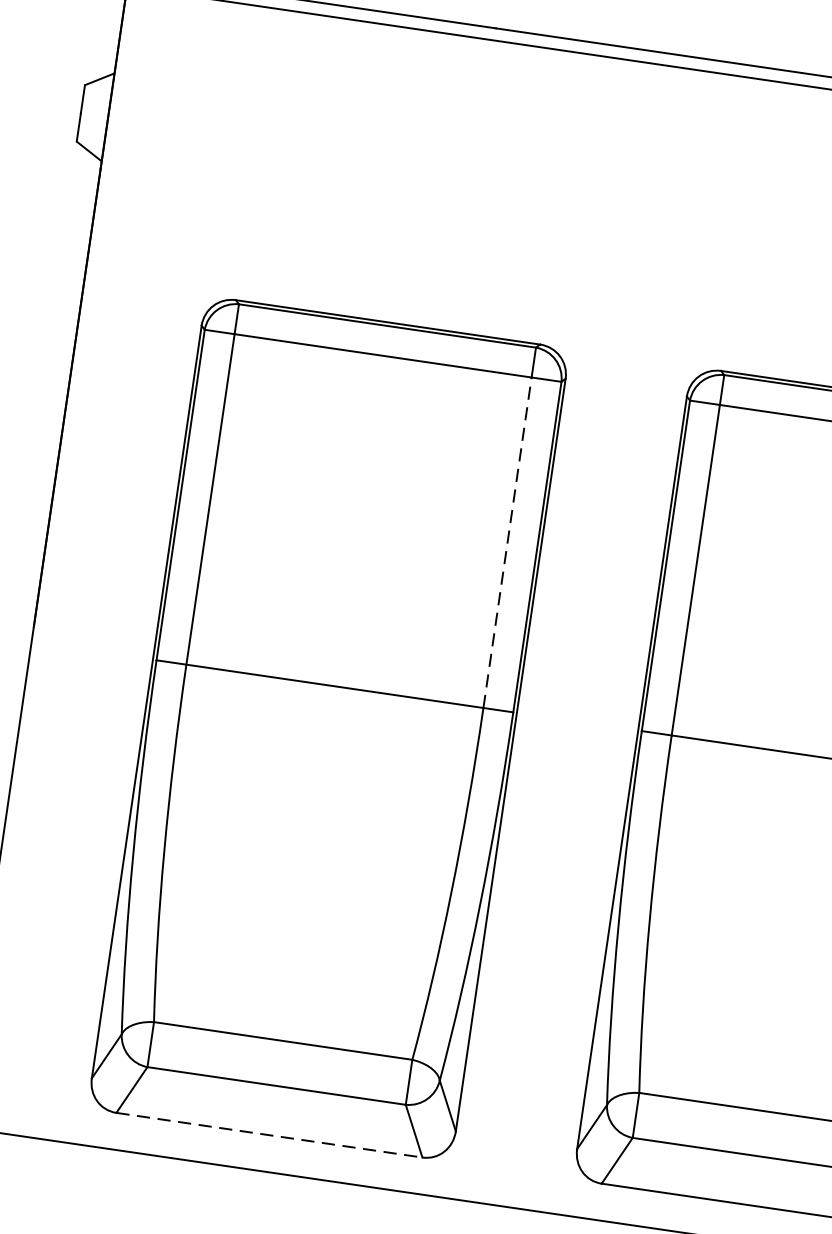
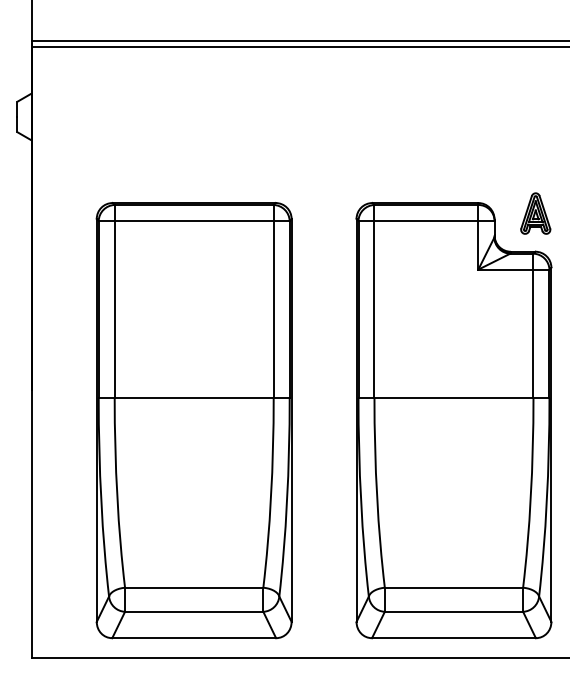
line: (507, 540) -> (273, 308), dashed -> solid
line: (269, 1135) -> (194, 638), dashed -> solid

